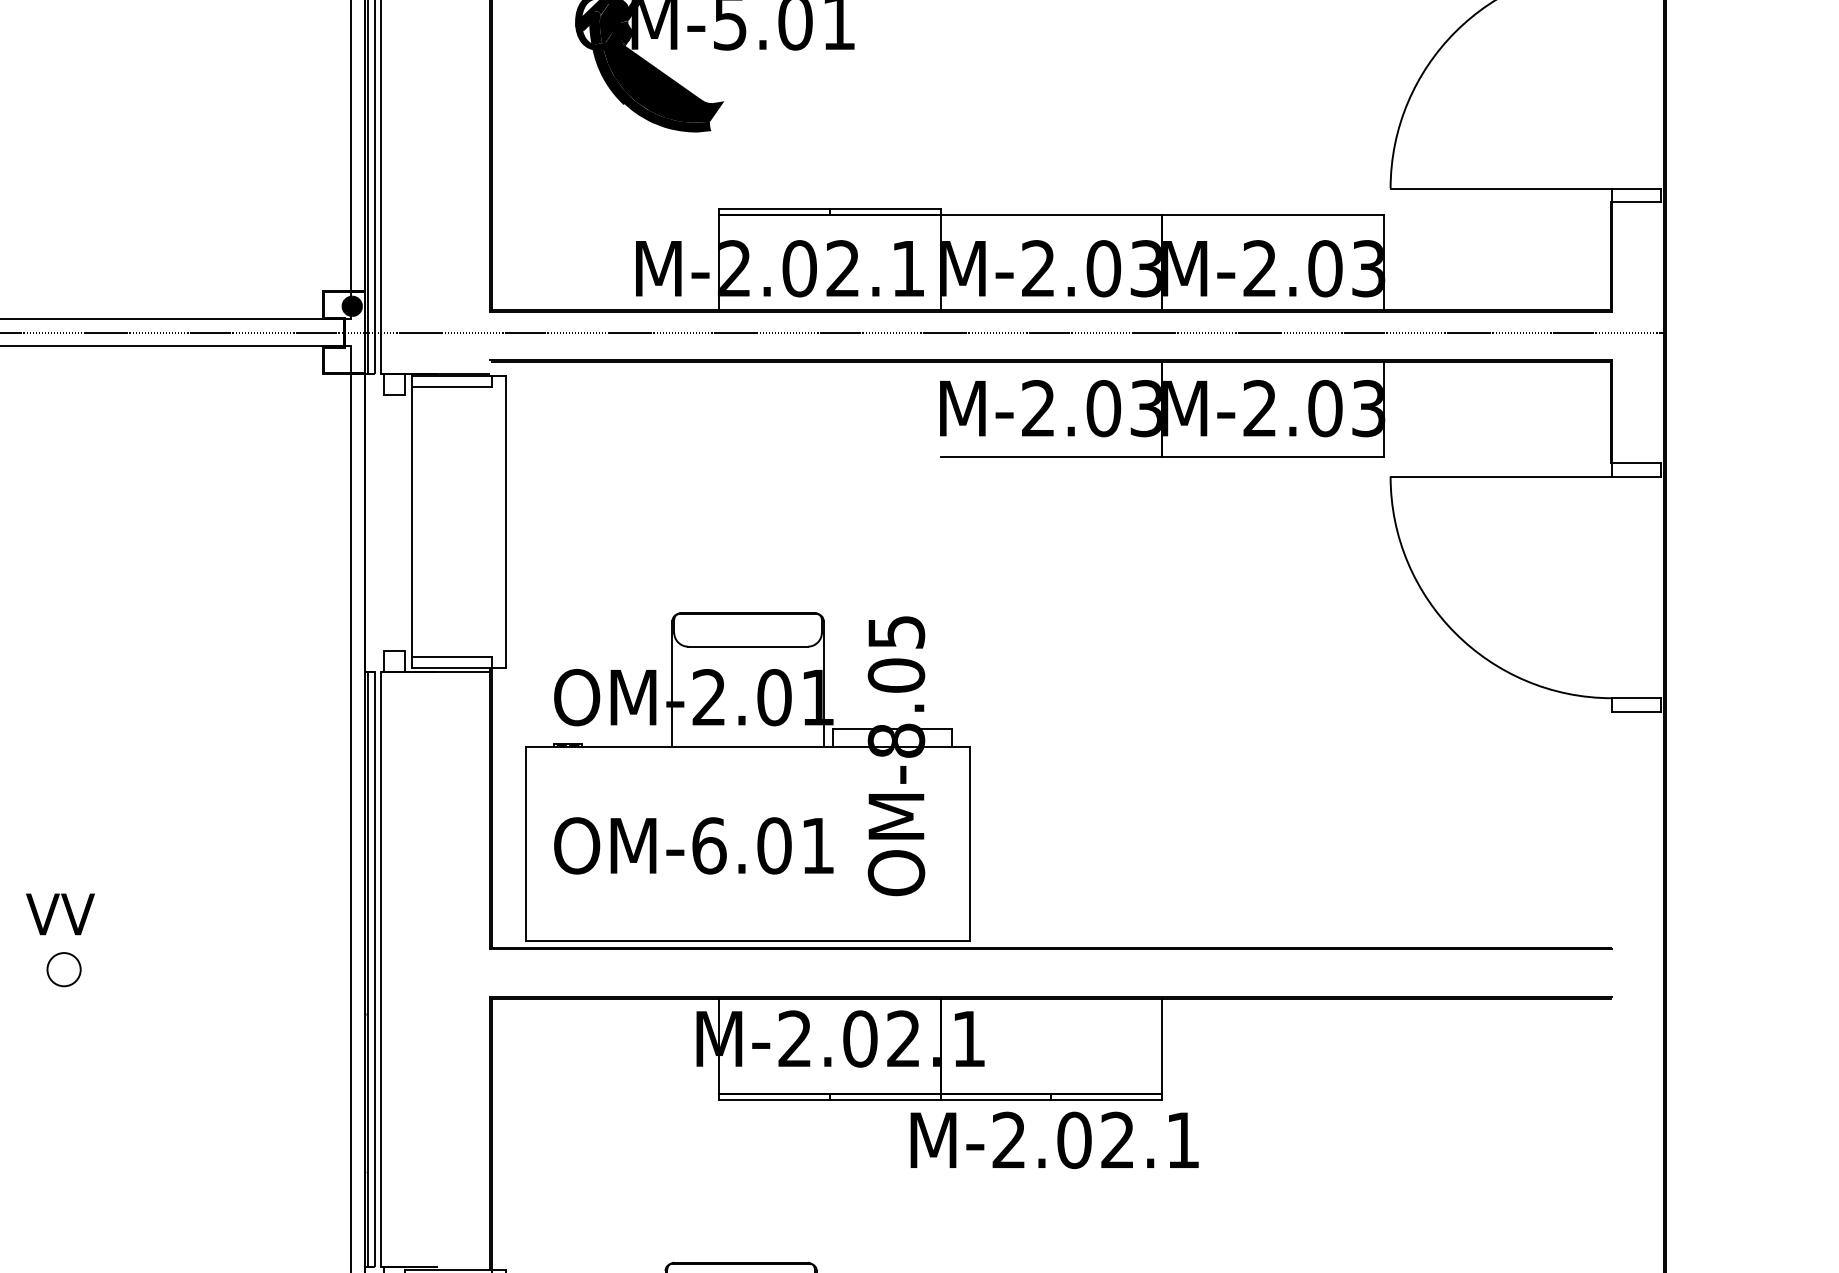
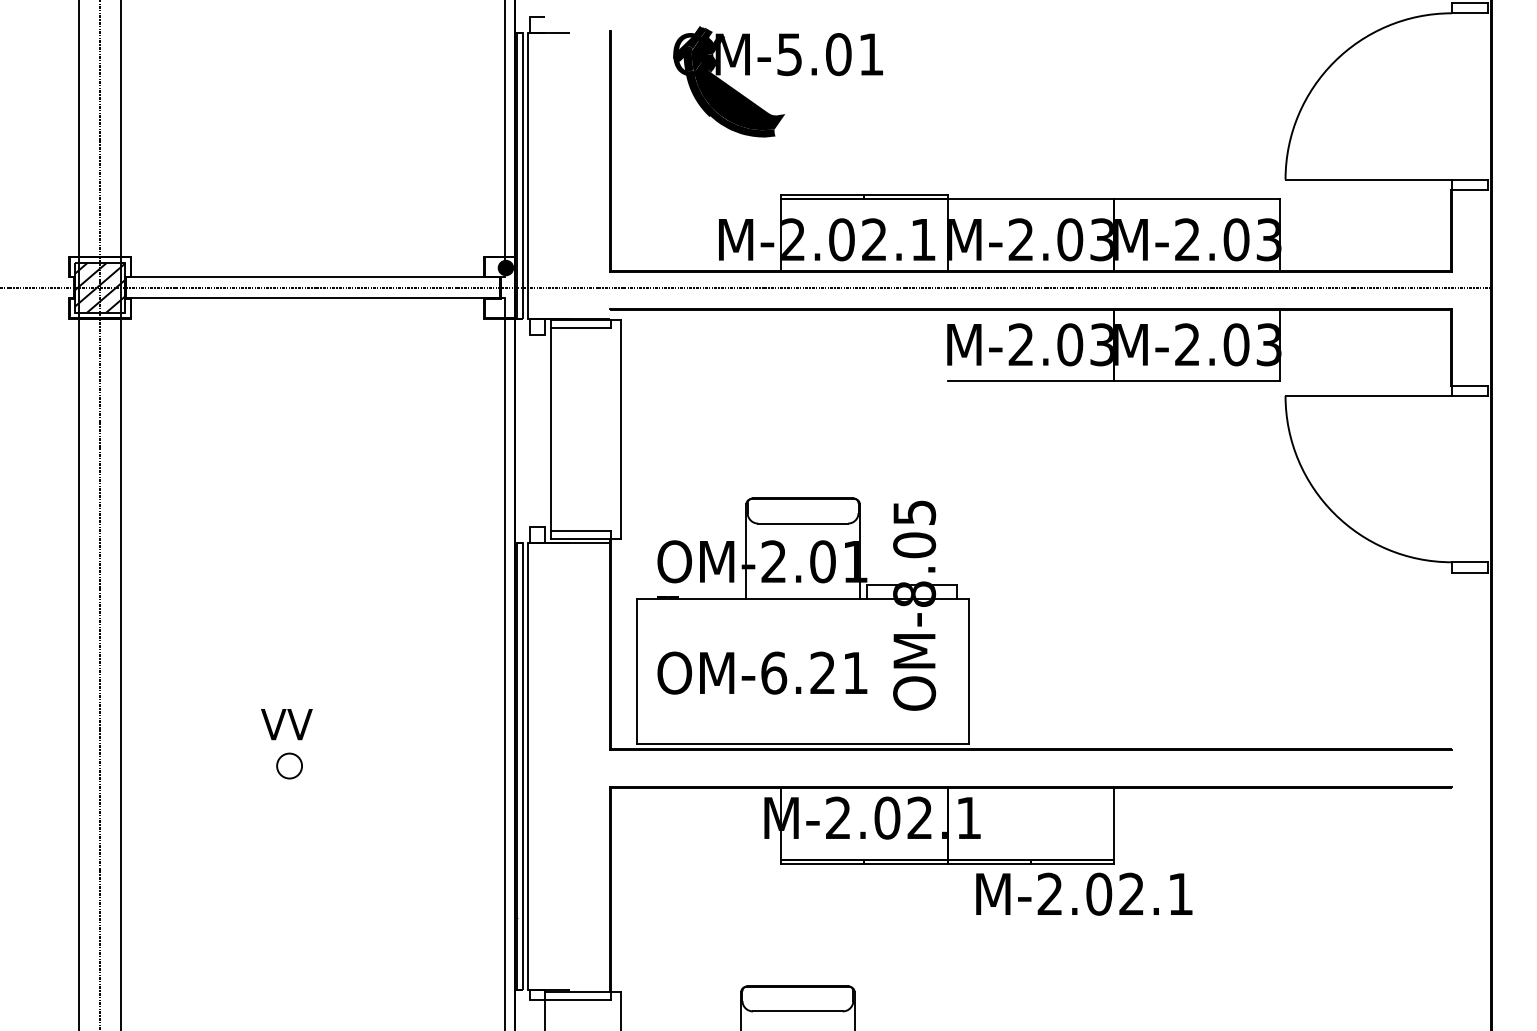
text: (773, 845) -> (822, 672), OM-6.01 -> OM-6.21
text: (1054, 1139) -> (1084, 893), moved

